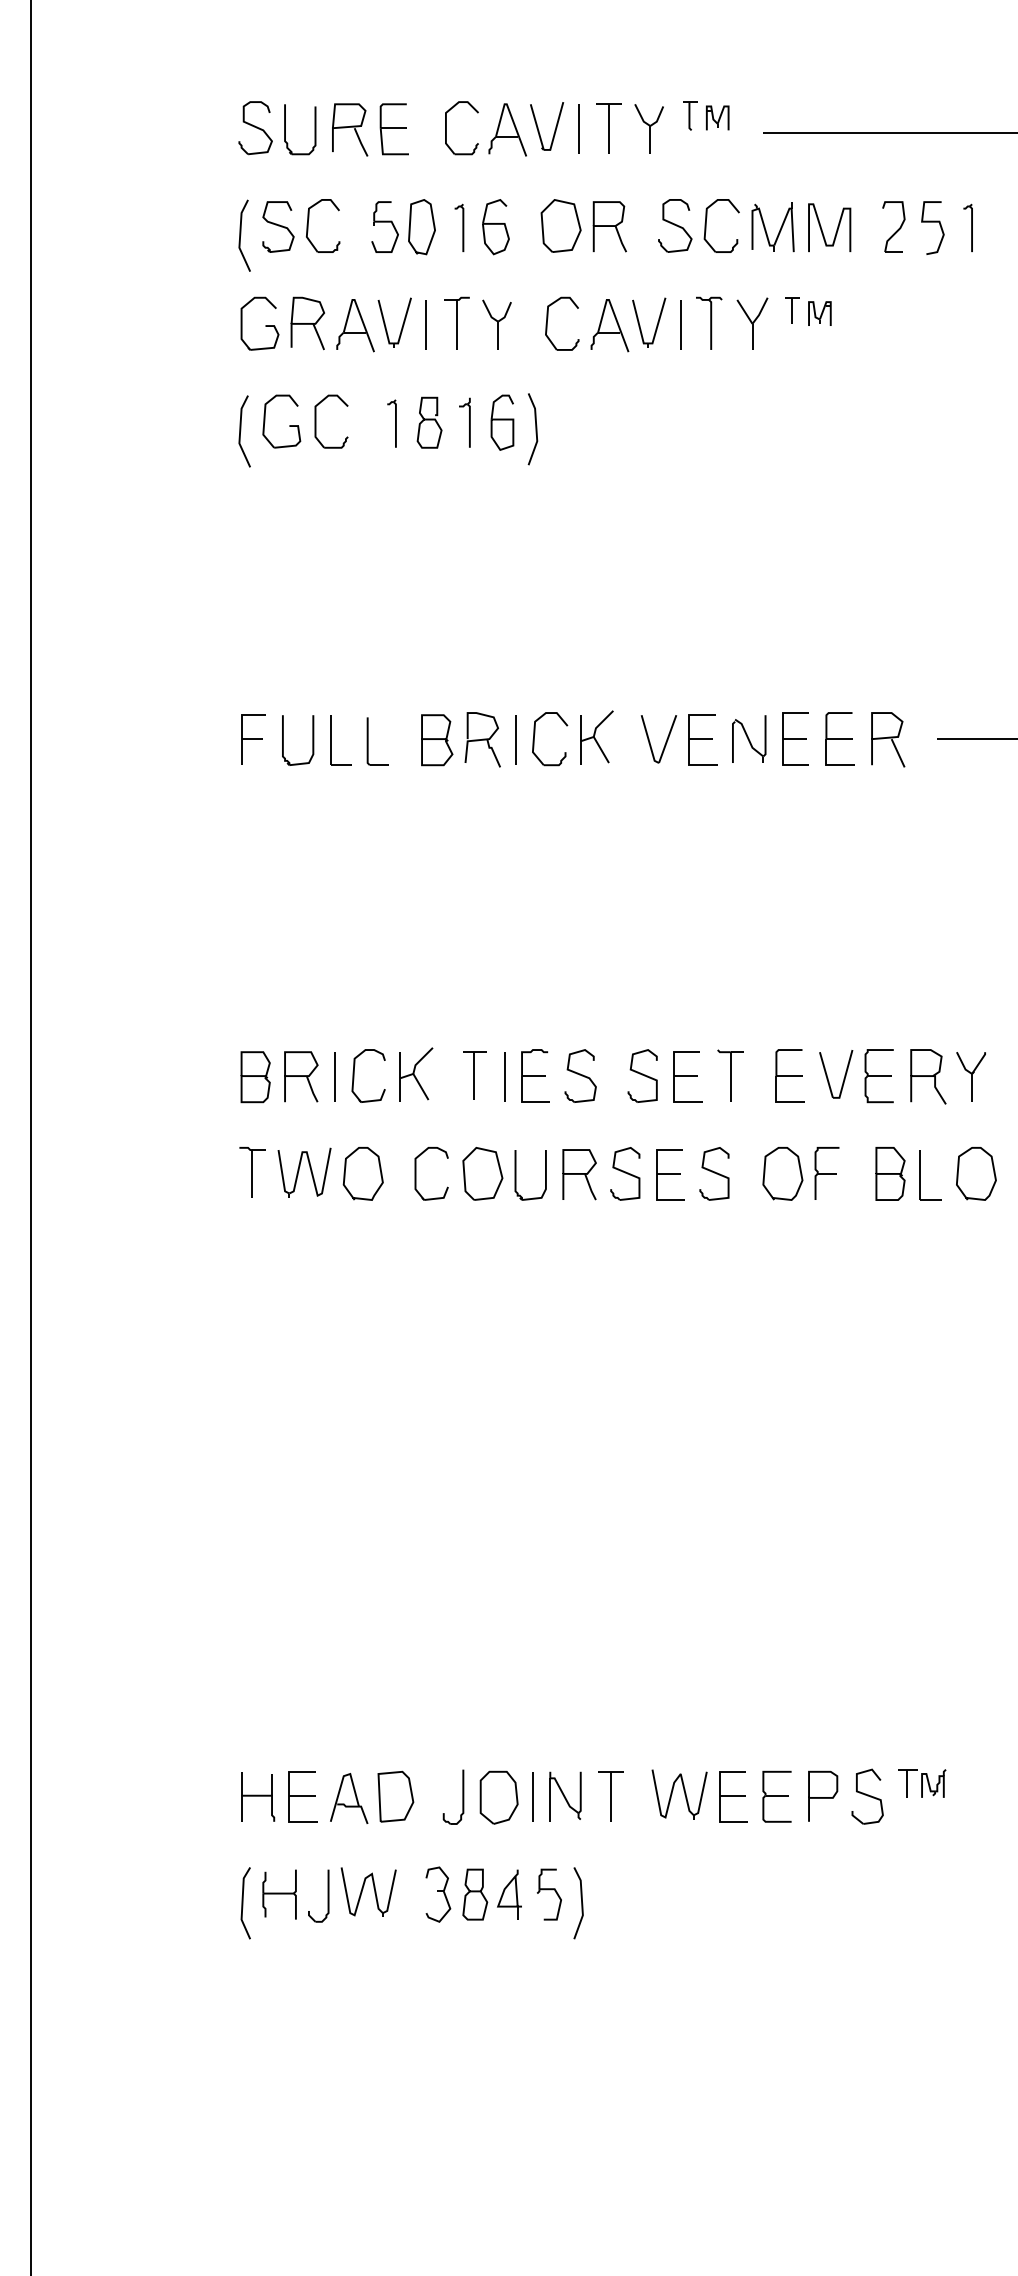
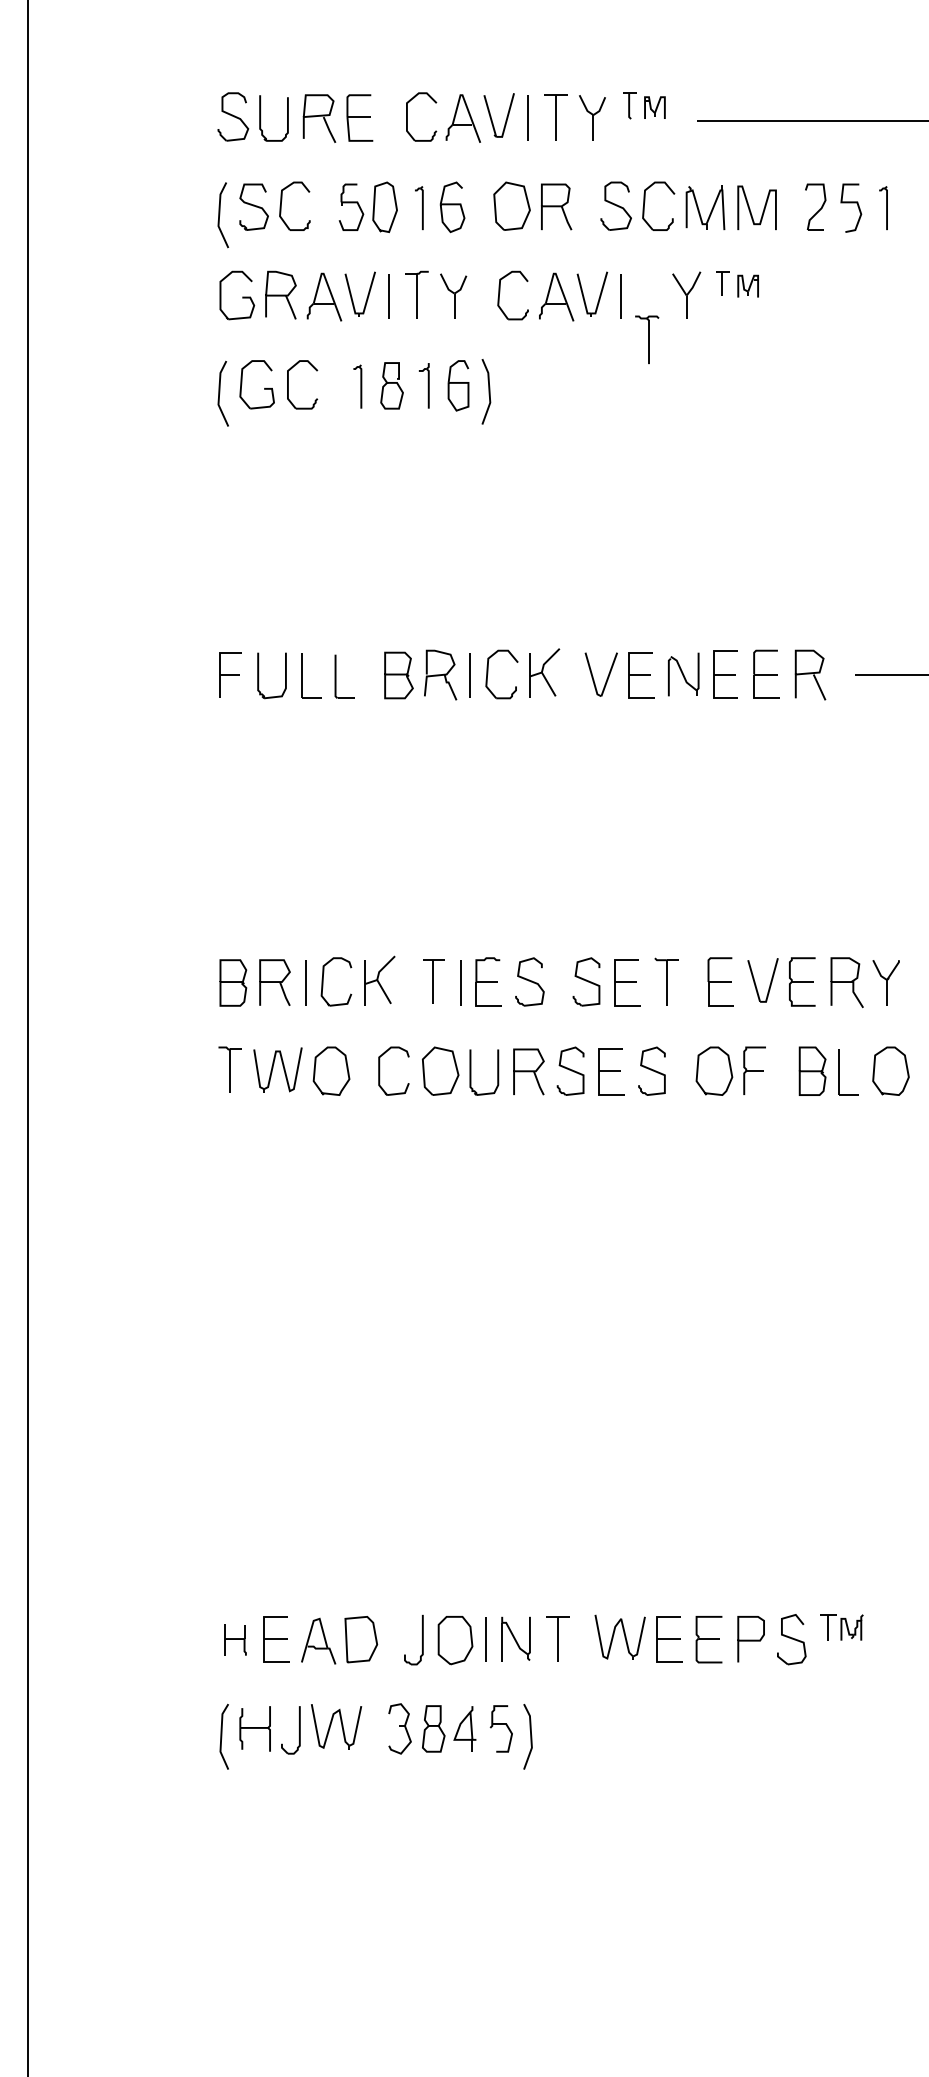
part: (709, 322) -> (647, 339), moved
part: (258, 1796) -> (235, 1639), size x0.7

